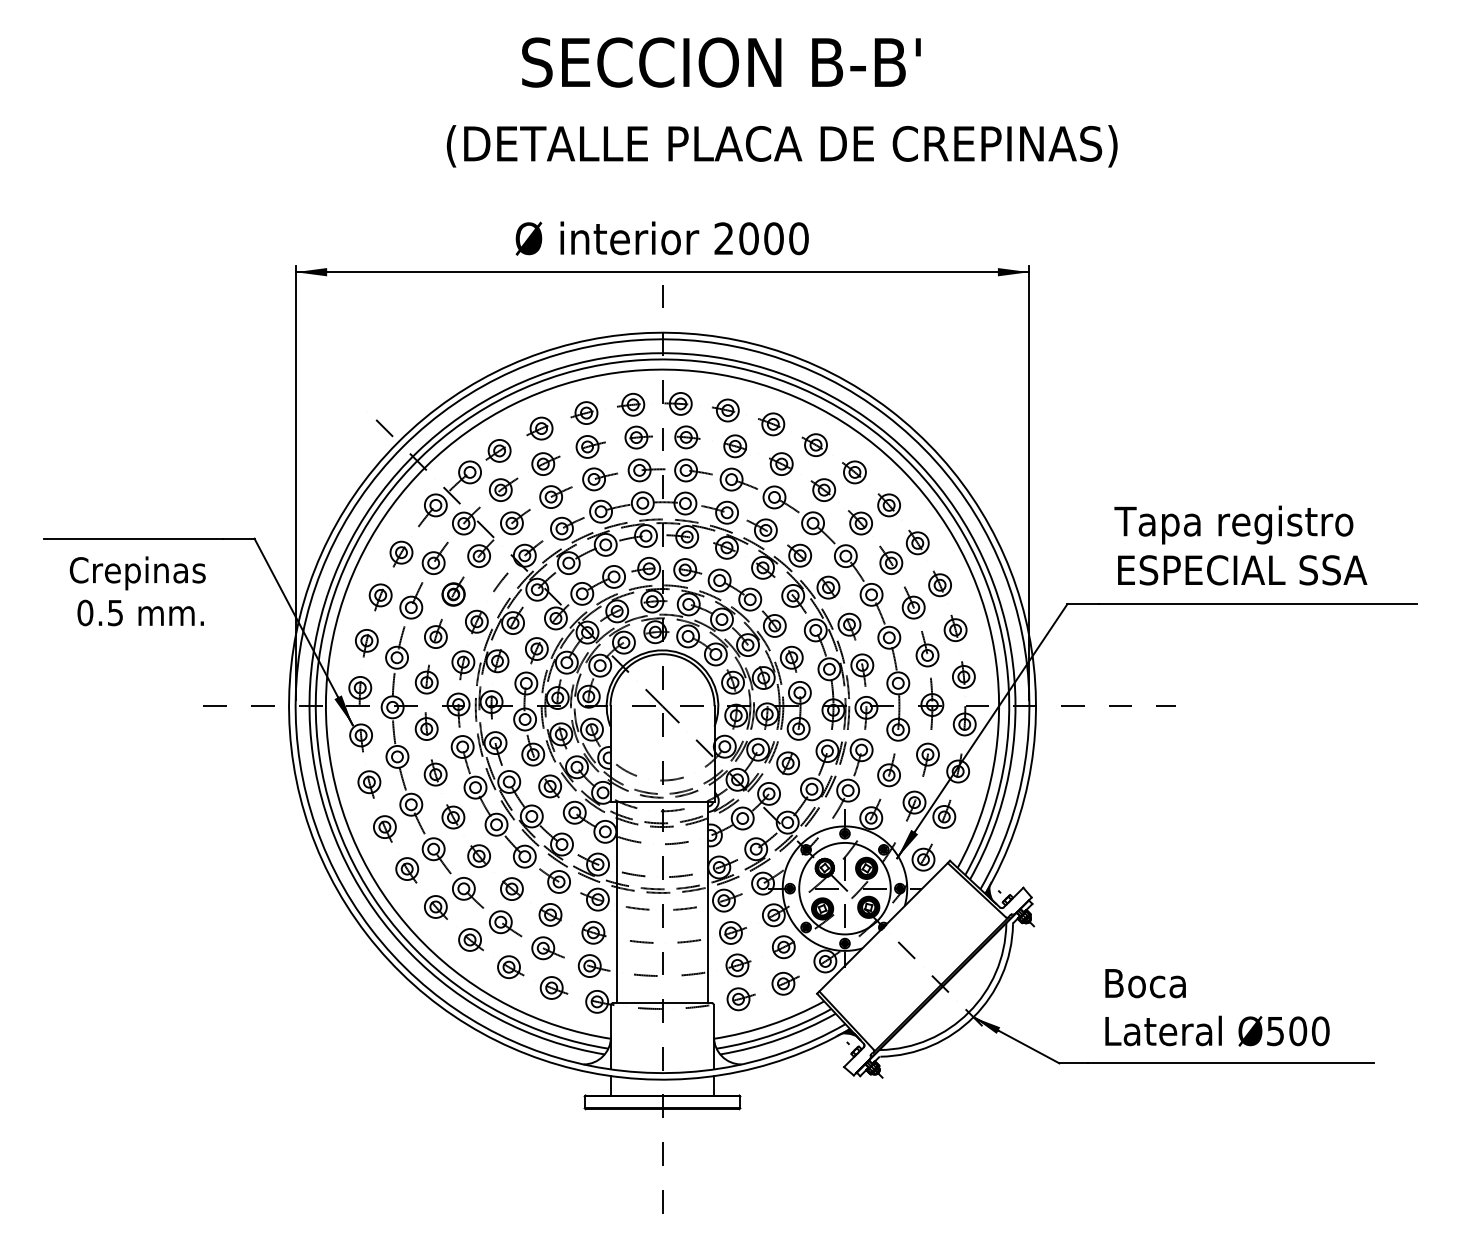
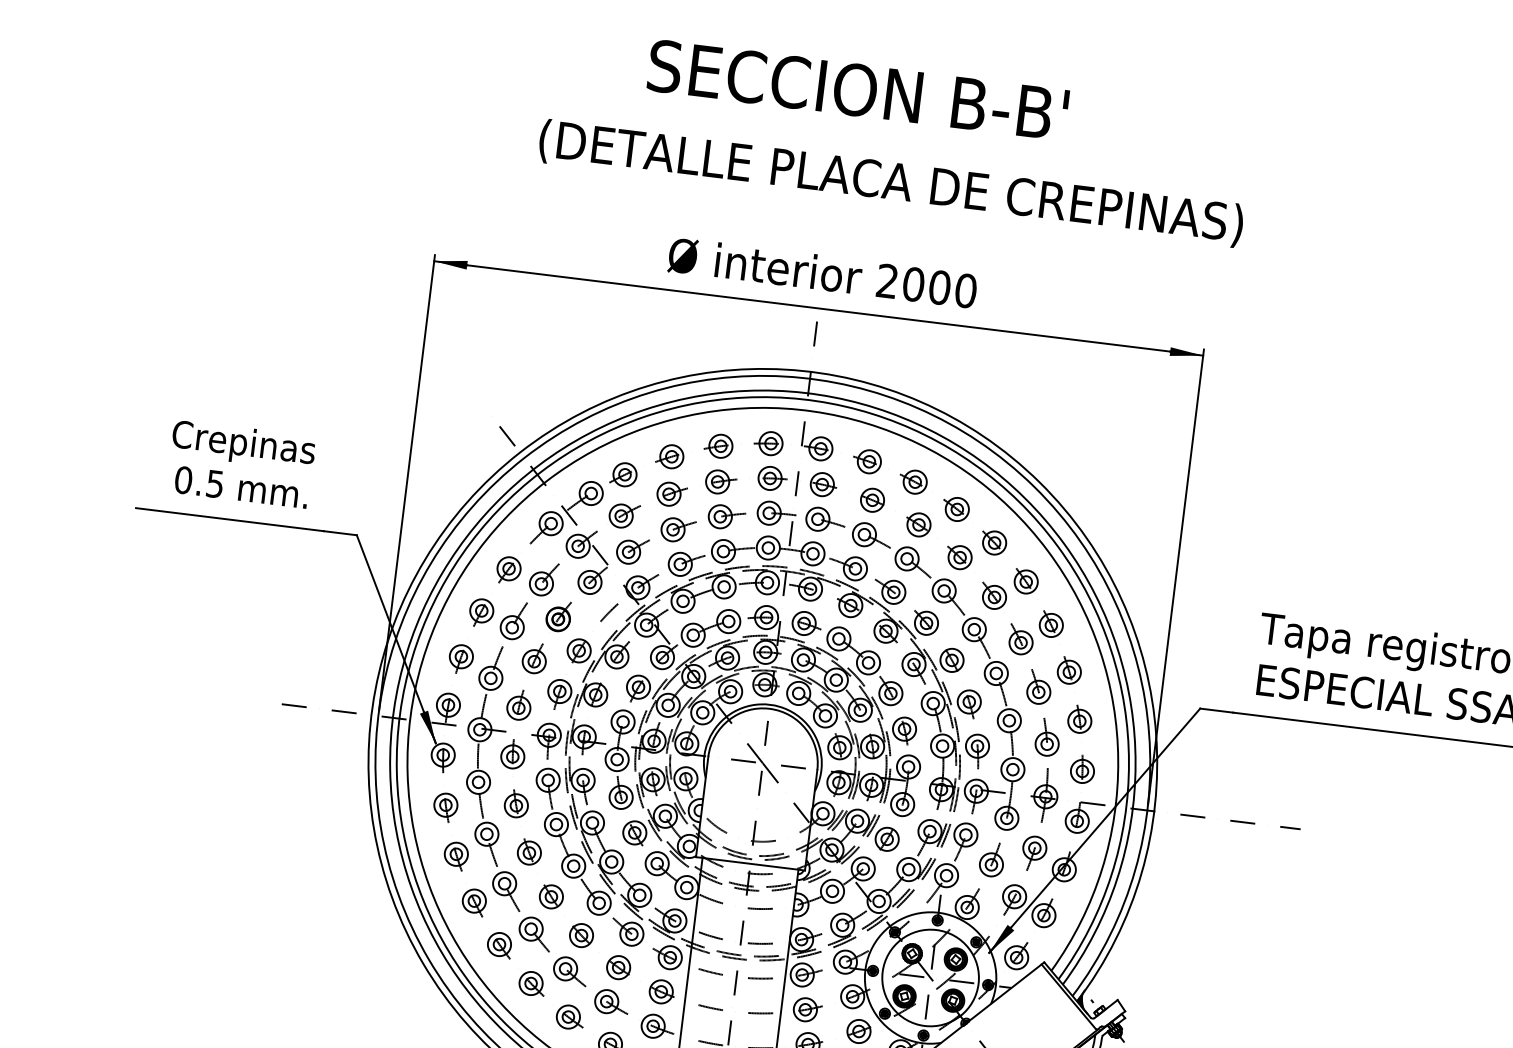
text: (721, 62) -> (858, 90), moved
text: (781, 146) -> (890, 183), moved
text: (137, 591) -> (241, 464), moved

